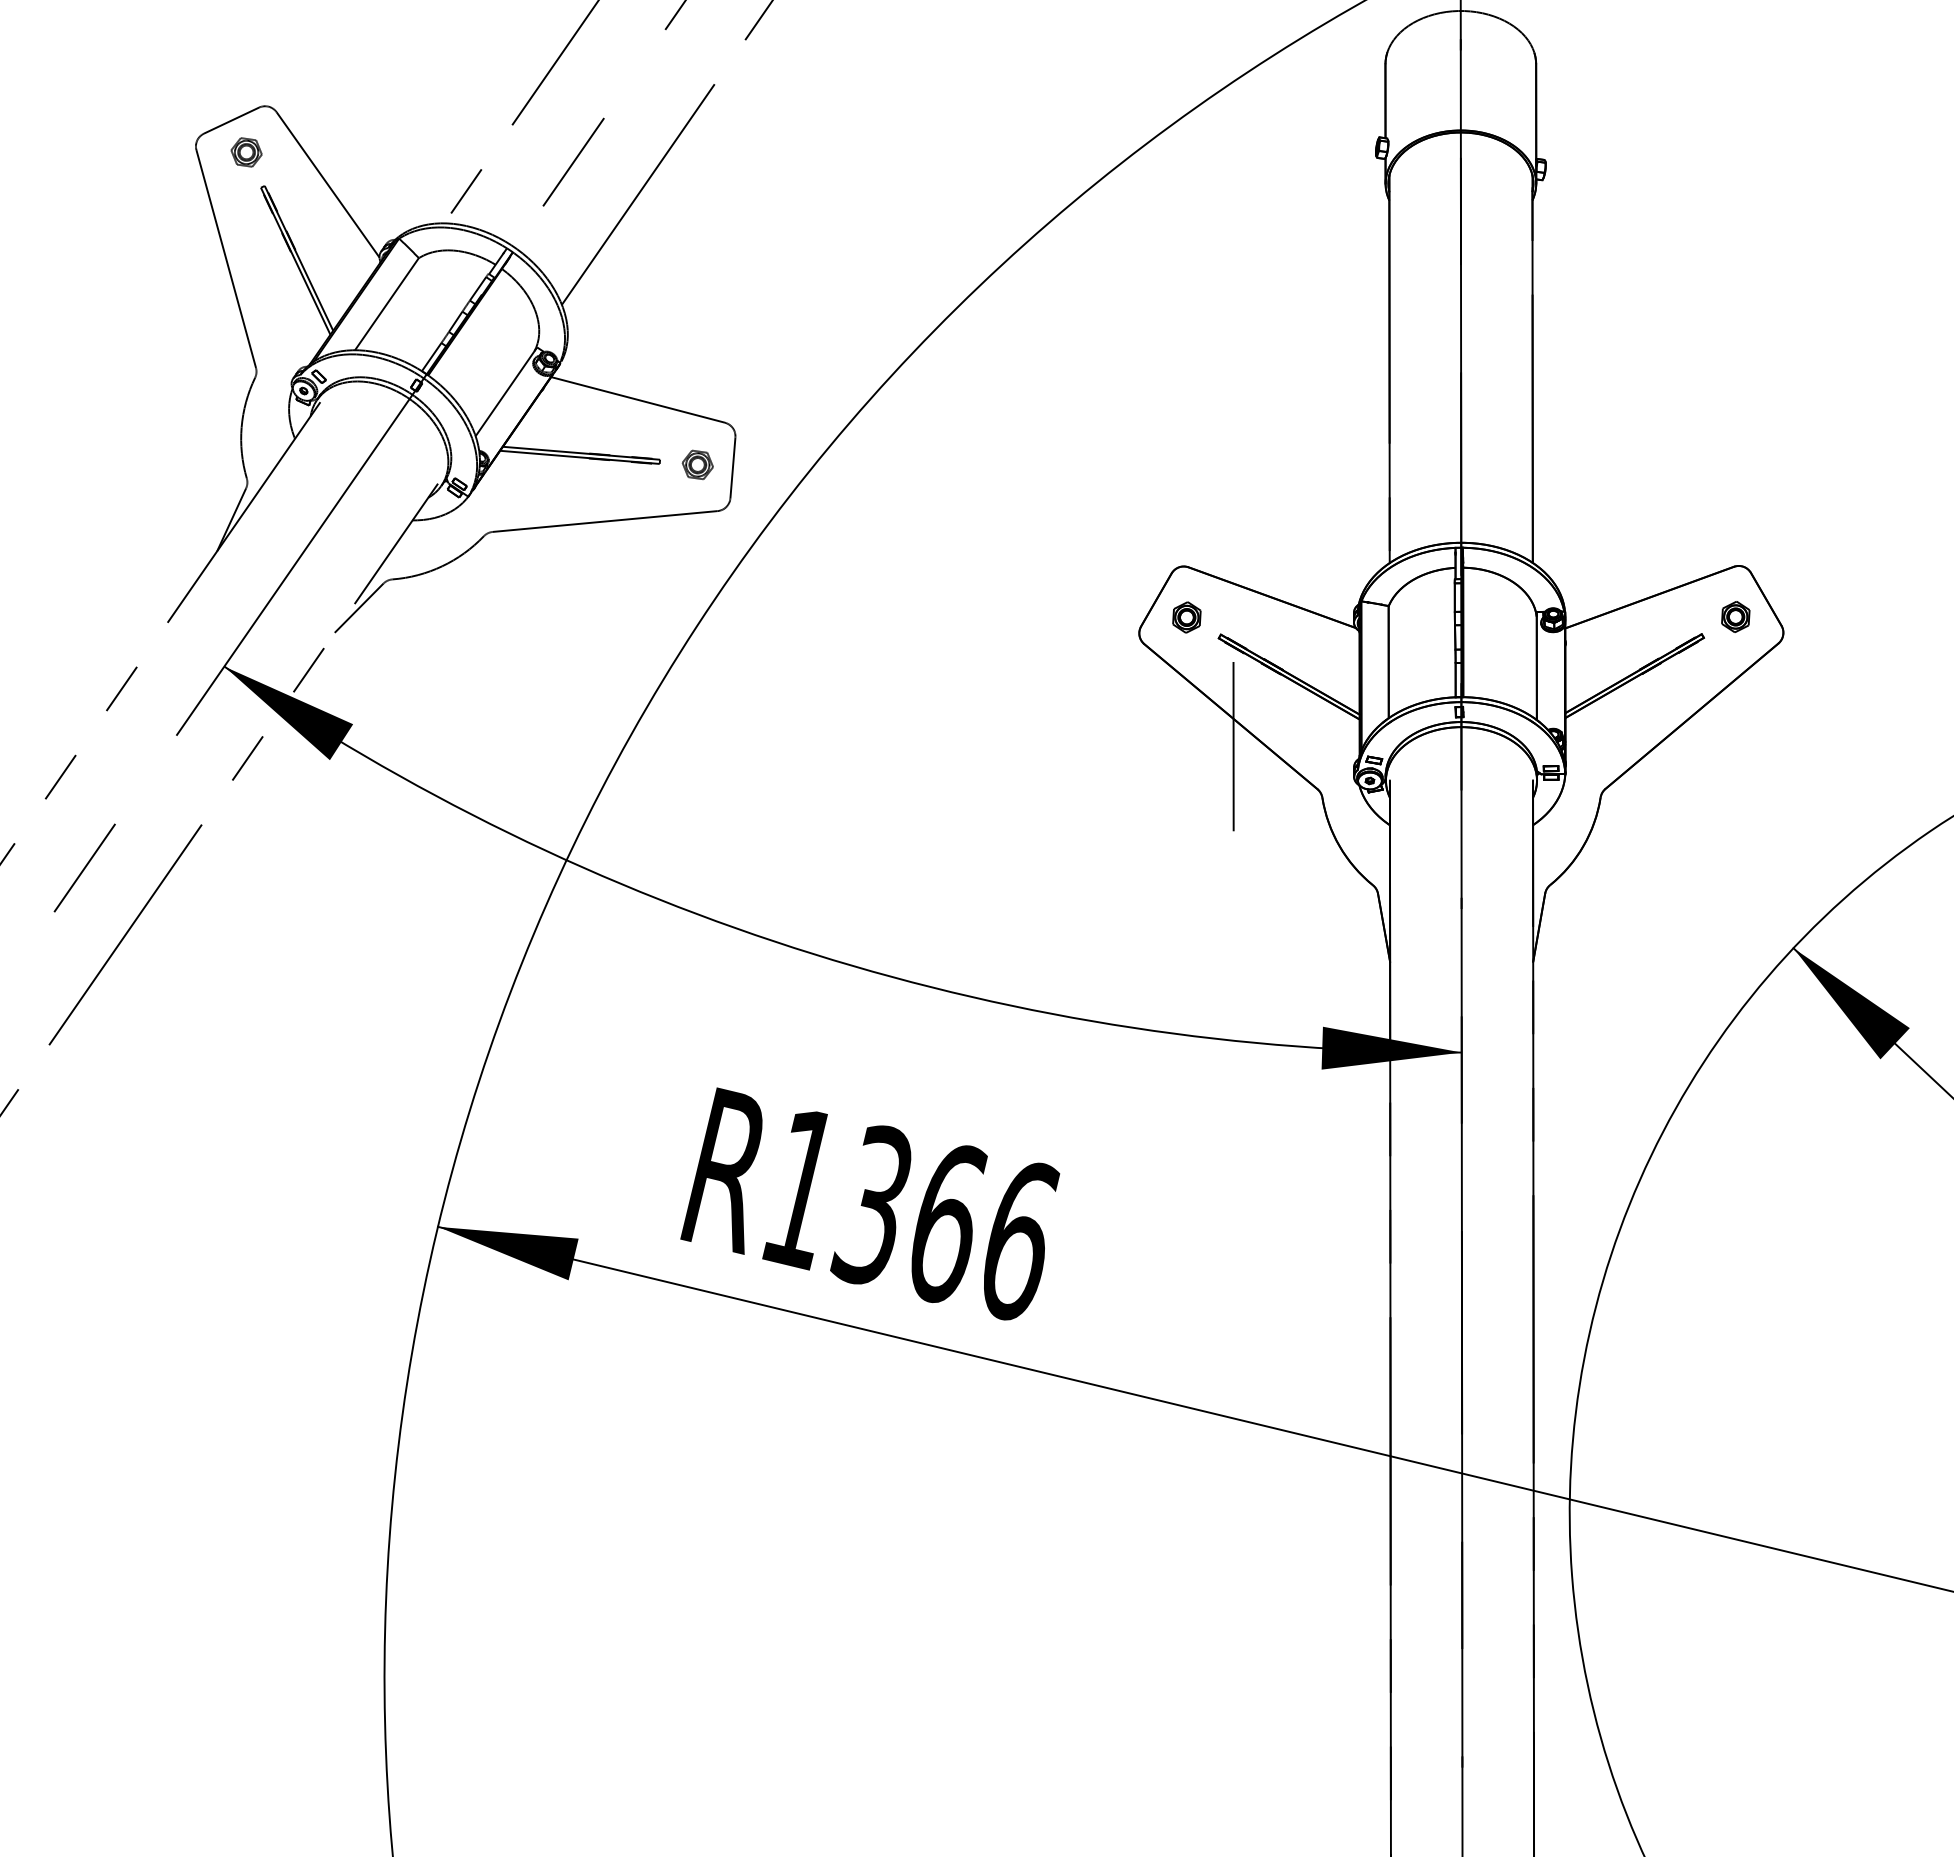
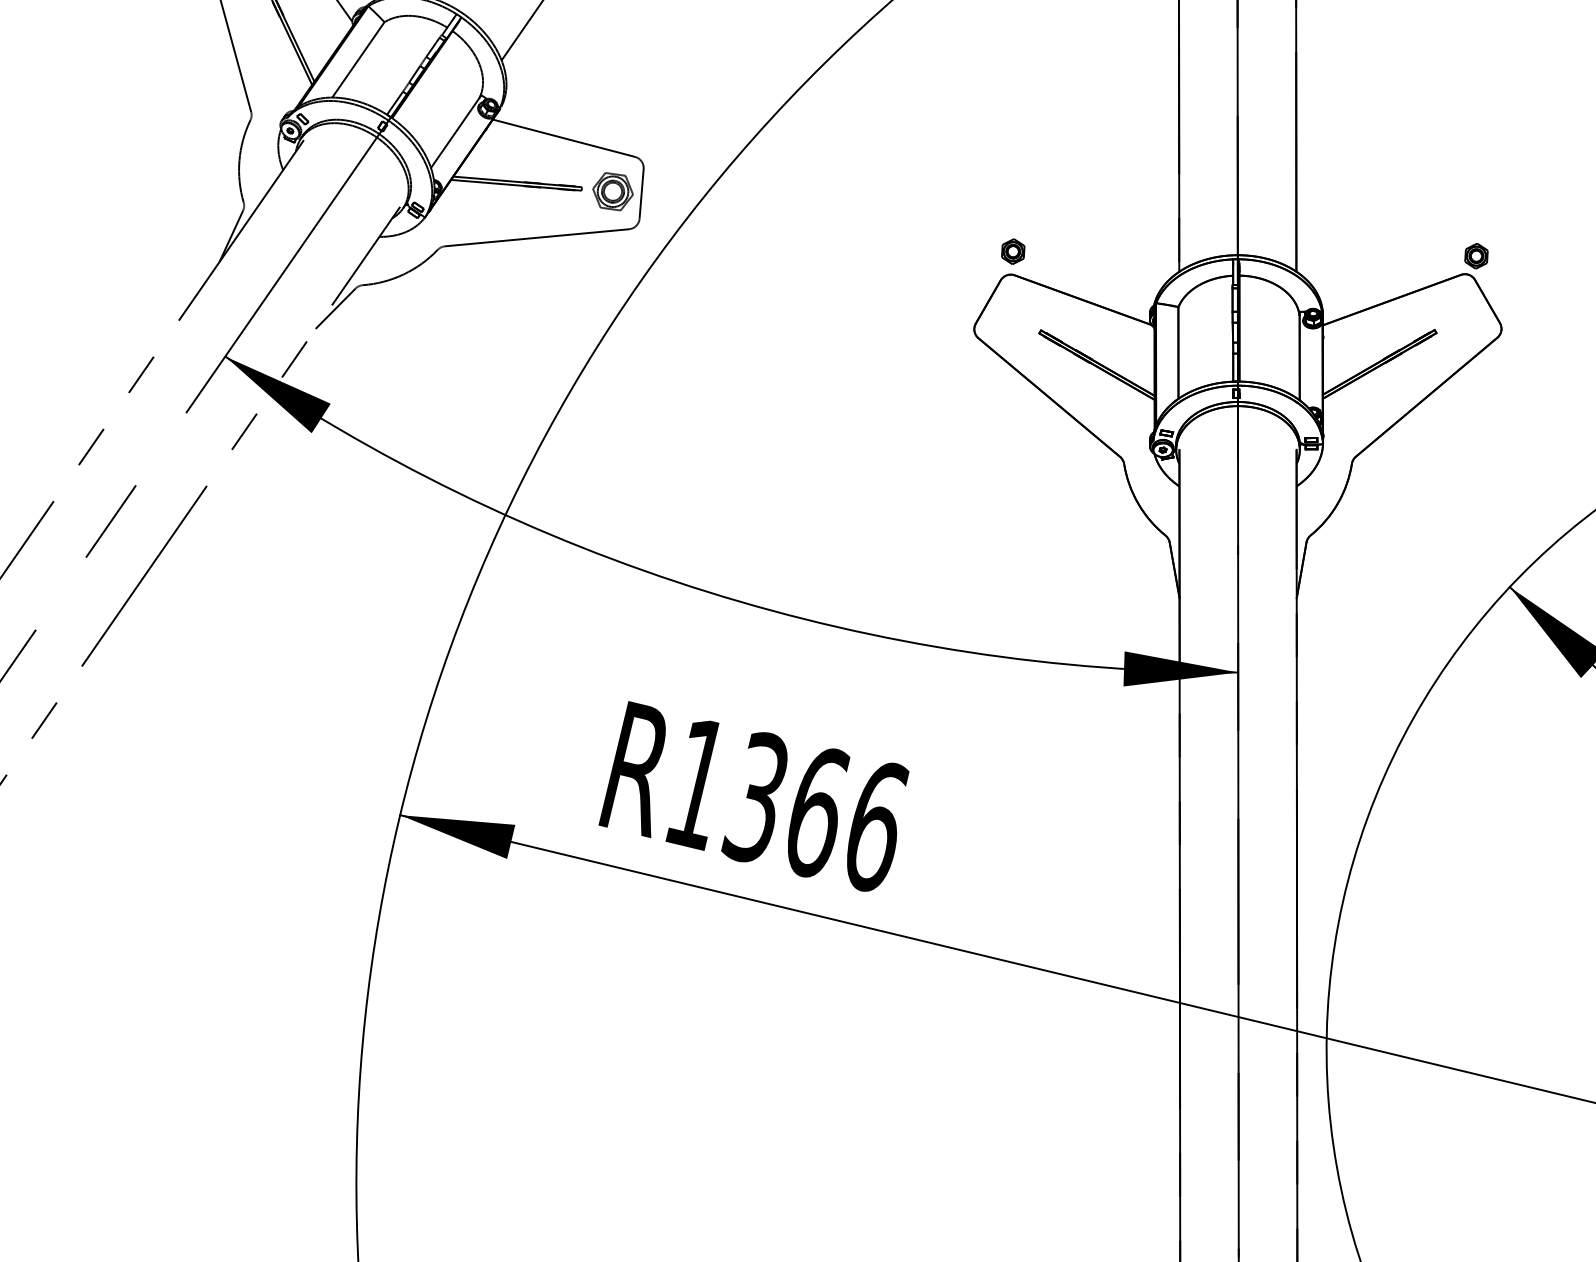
part: (697, 464) -> (612, 191), size x1.6
part: (1735, 616) -> (1476, 255), moved
part: (1186, 617) -> (1012, 251), moved
line: (1233, 746) -> (1051, 421), removed

